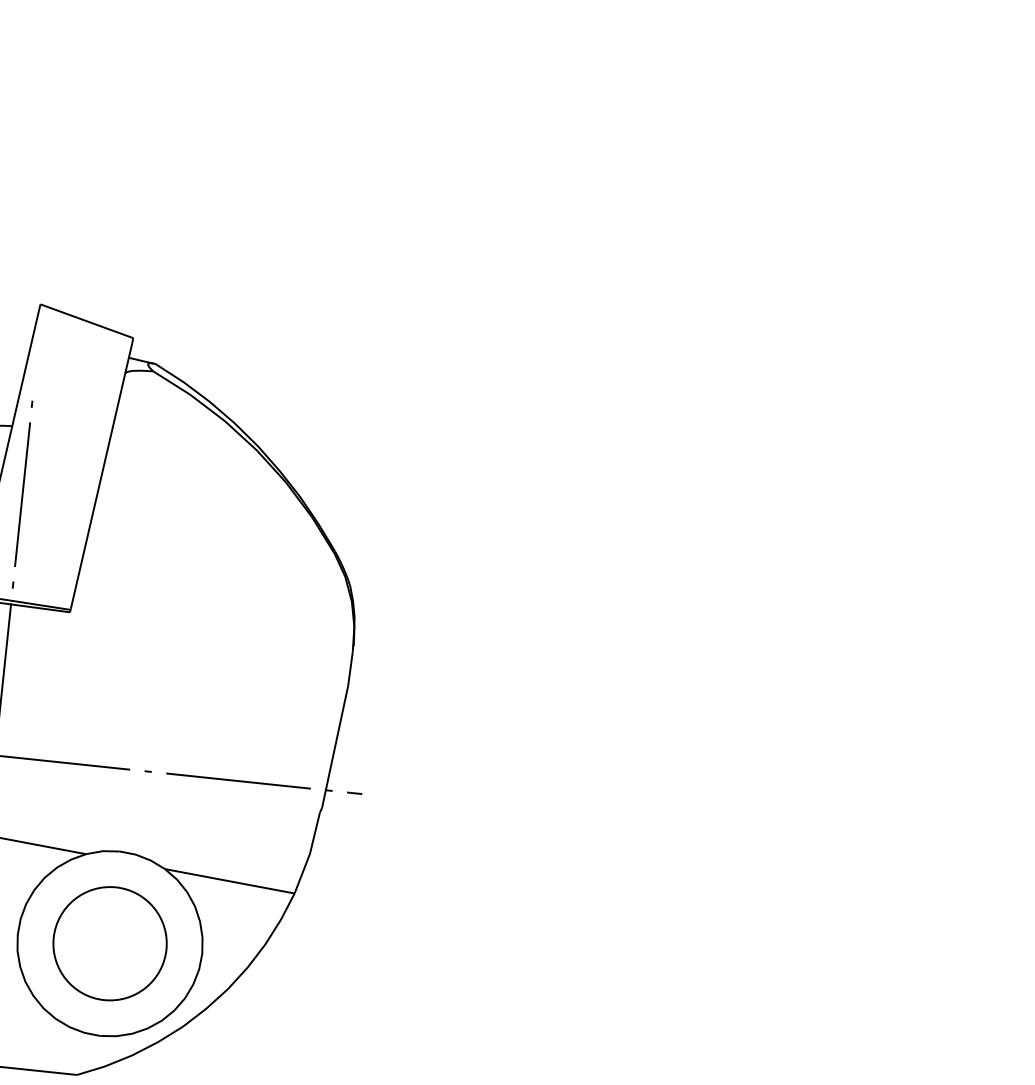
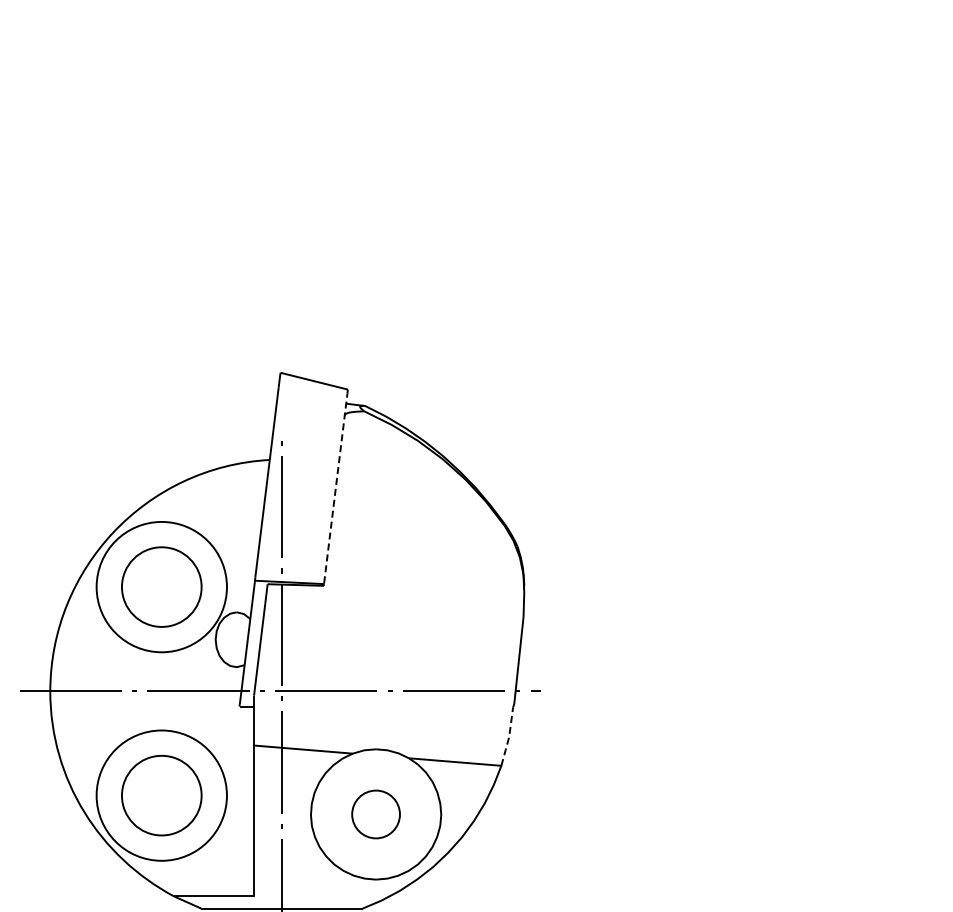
line: (101, 474) -> (335, 487), solid -> dashed
line: (310, 854) -> (509, 737), solid -> dashed
part: (109, 943) -> (375, 814), size x0.6

